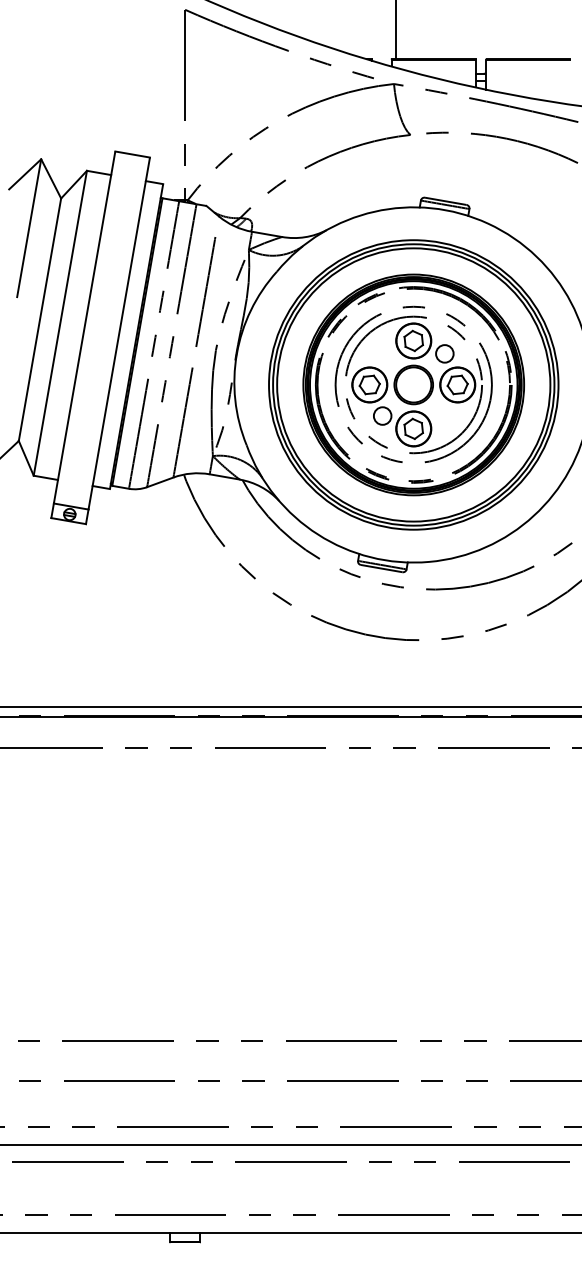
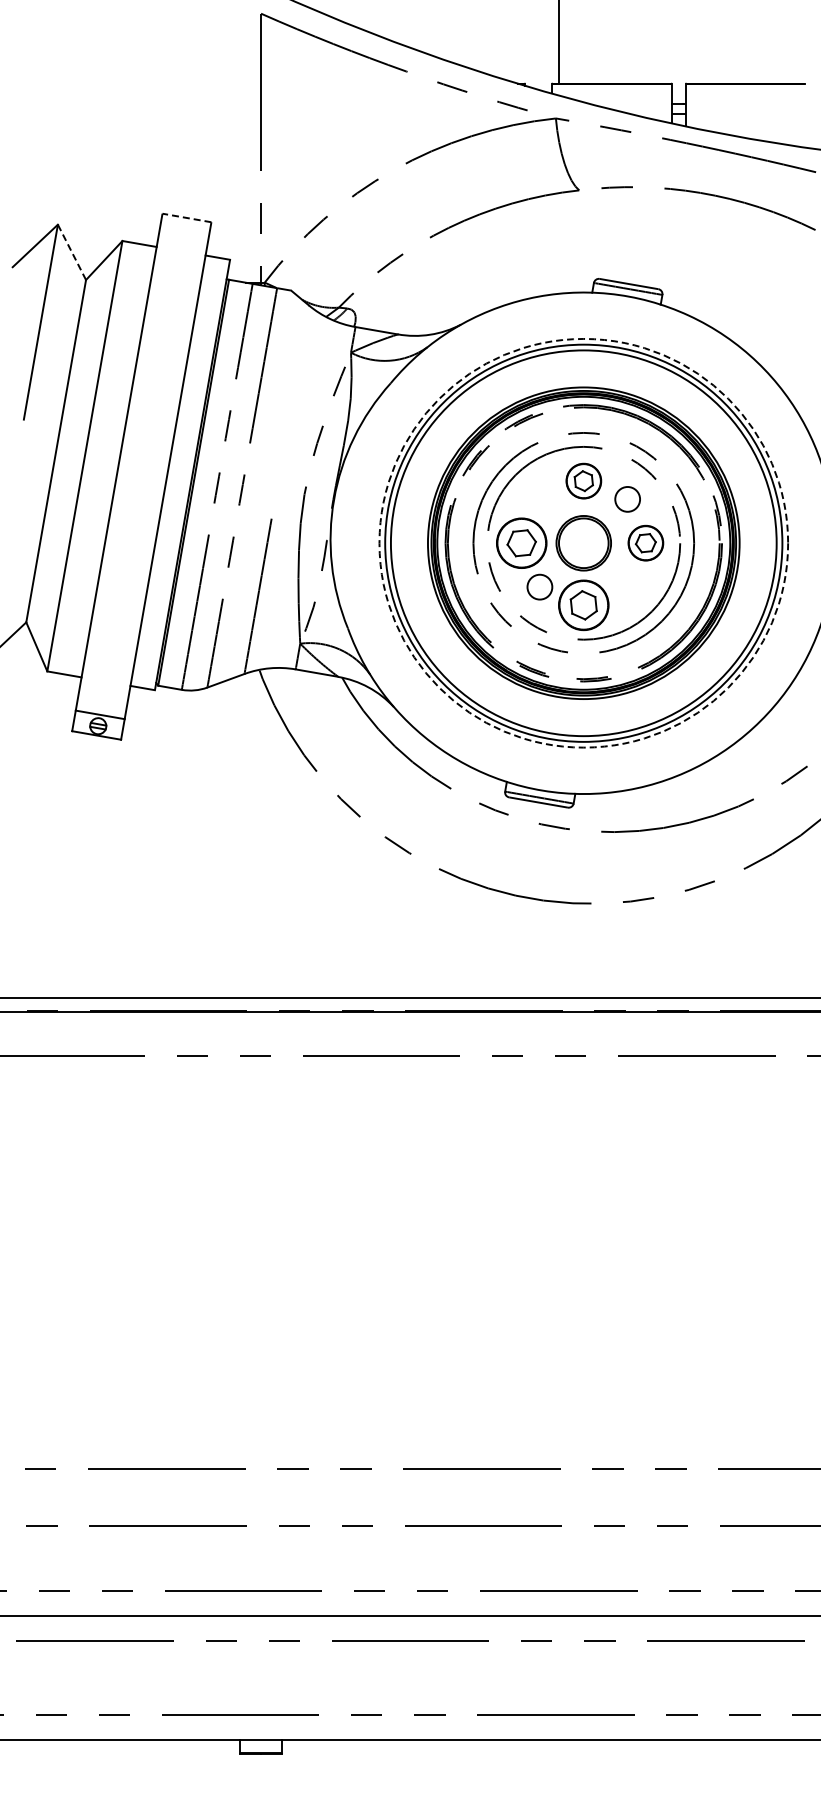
line: (132, 154) -> (186, 218), solid -> dashed
line: (50, 178) -> (71, 251), solid -> dashed
line: (205, 291) -> (290, 411), removed
part: (413, 340) -> (583, 480), size x0.7
circle: (413, 384) -> (583, 542), solid -> dashed
part: (457, 384) -> (645, 542), size x0.7

